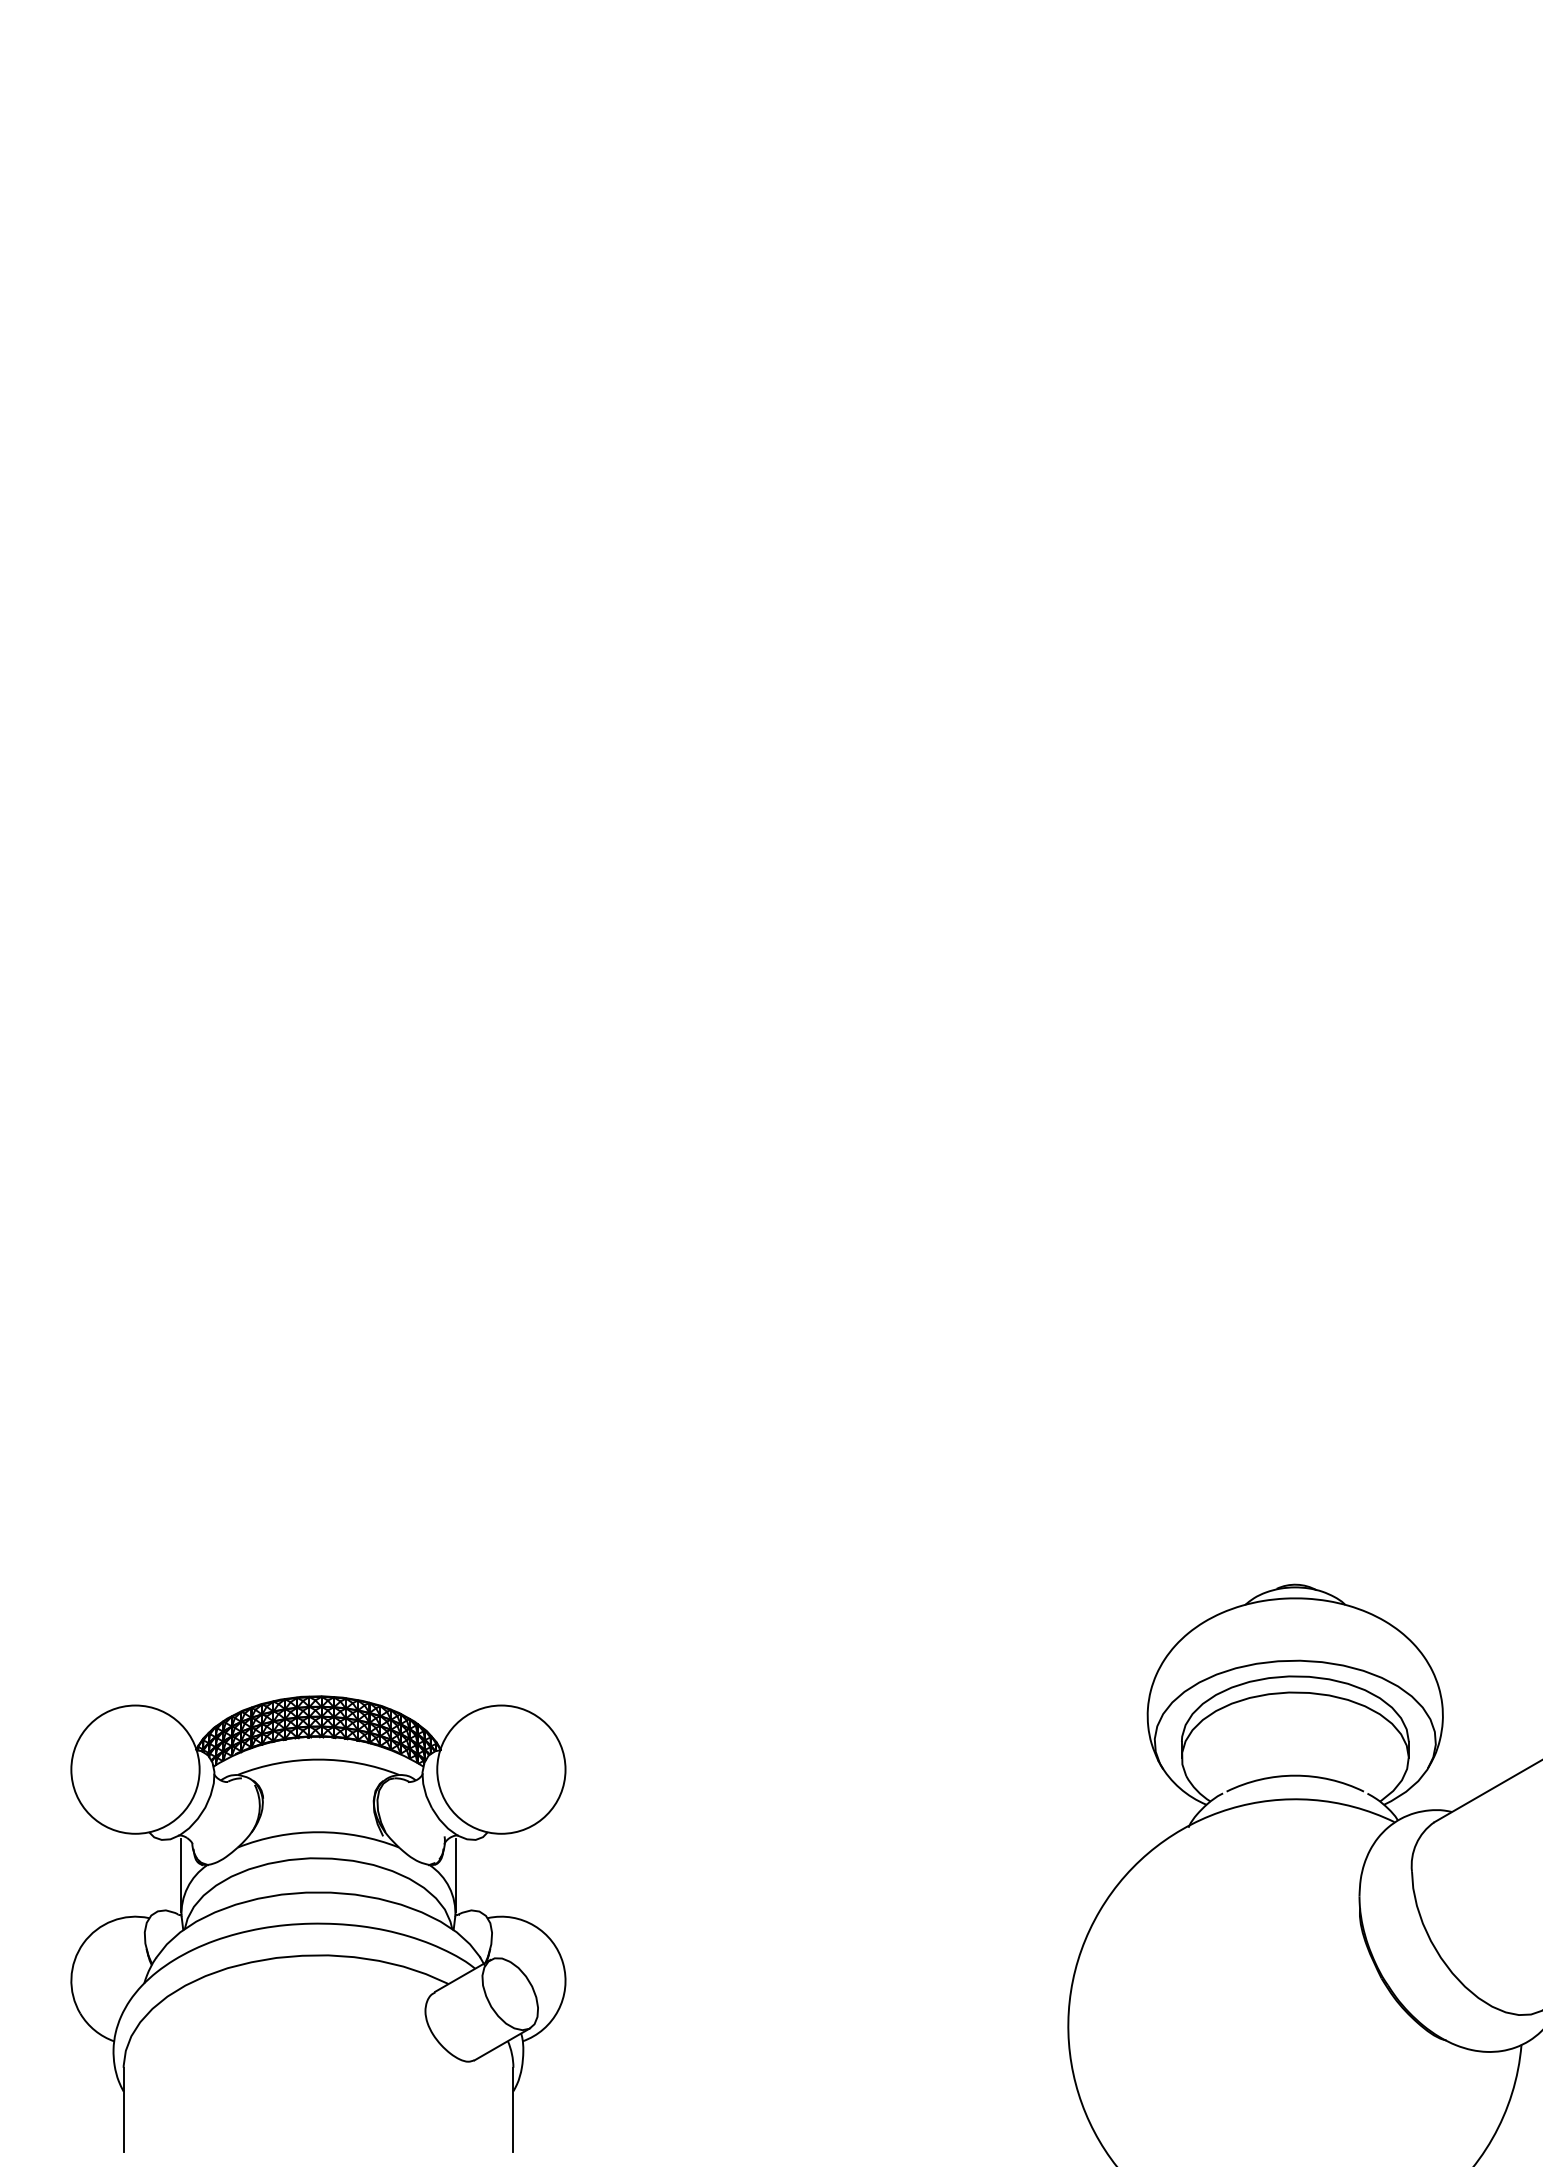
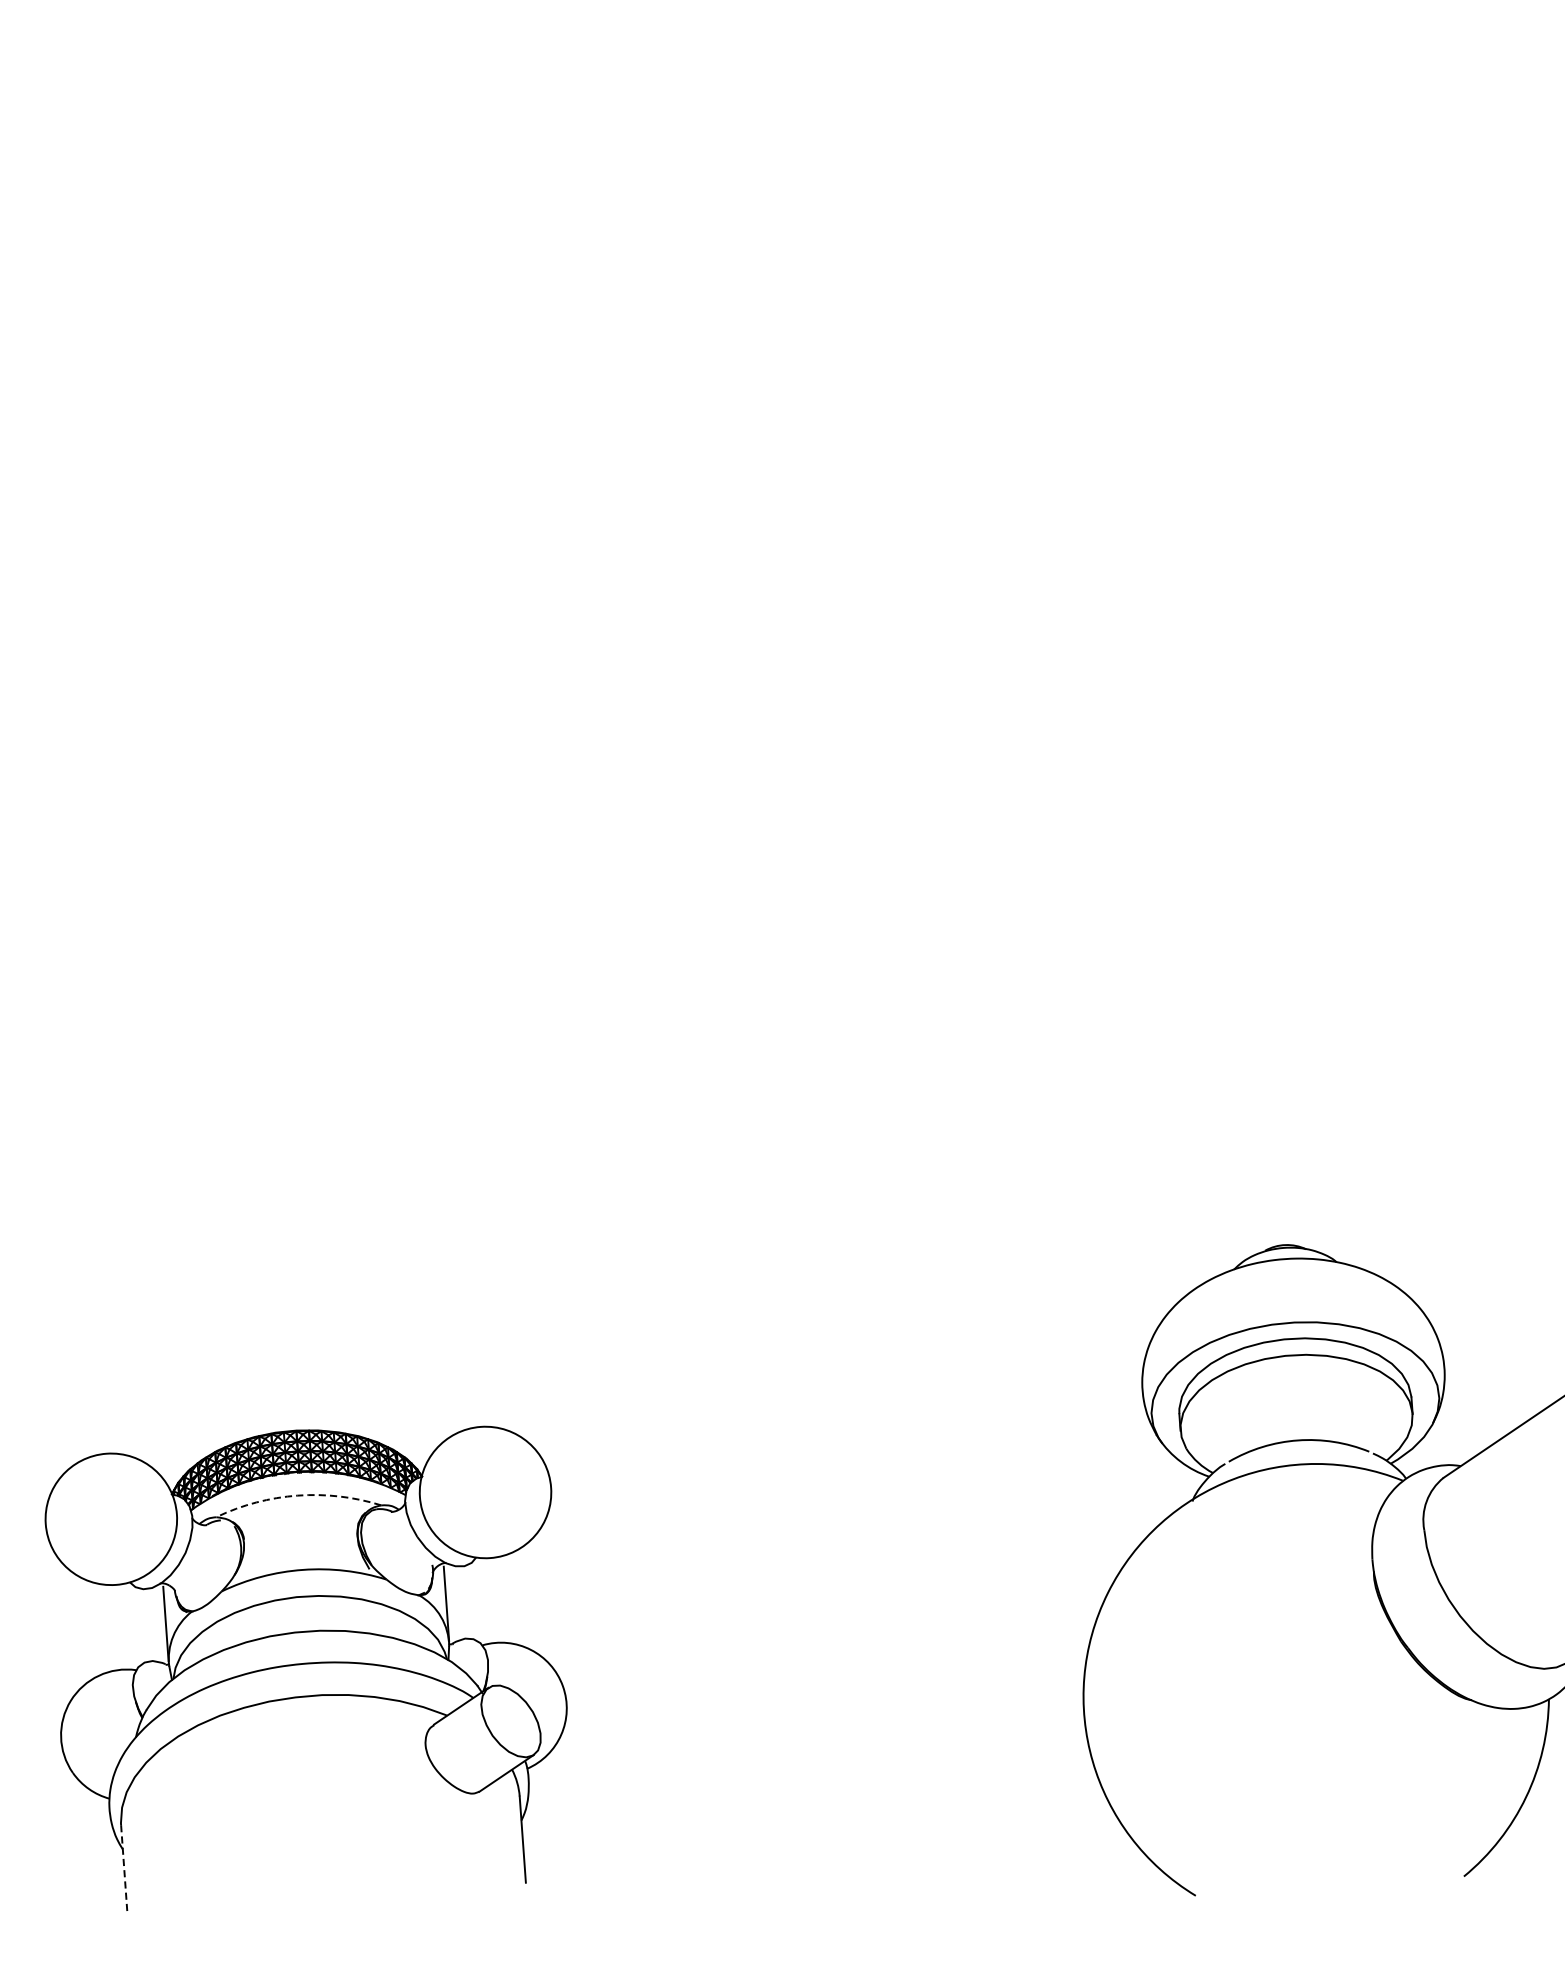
arc: (318, 1759) -> (297, 1495), solid -> dashed
line: (123, 2110) -> (124, 1868), solid -> dashed

